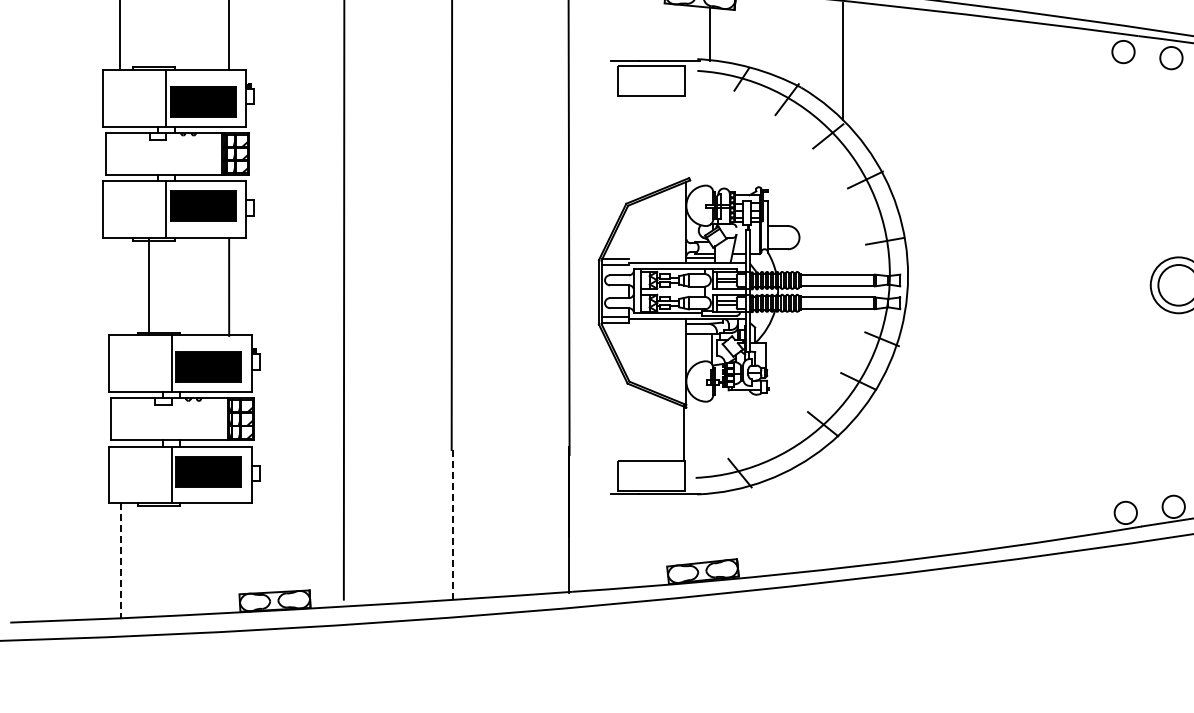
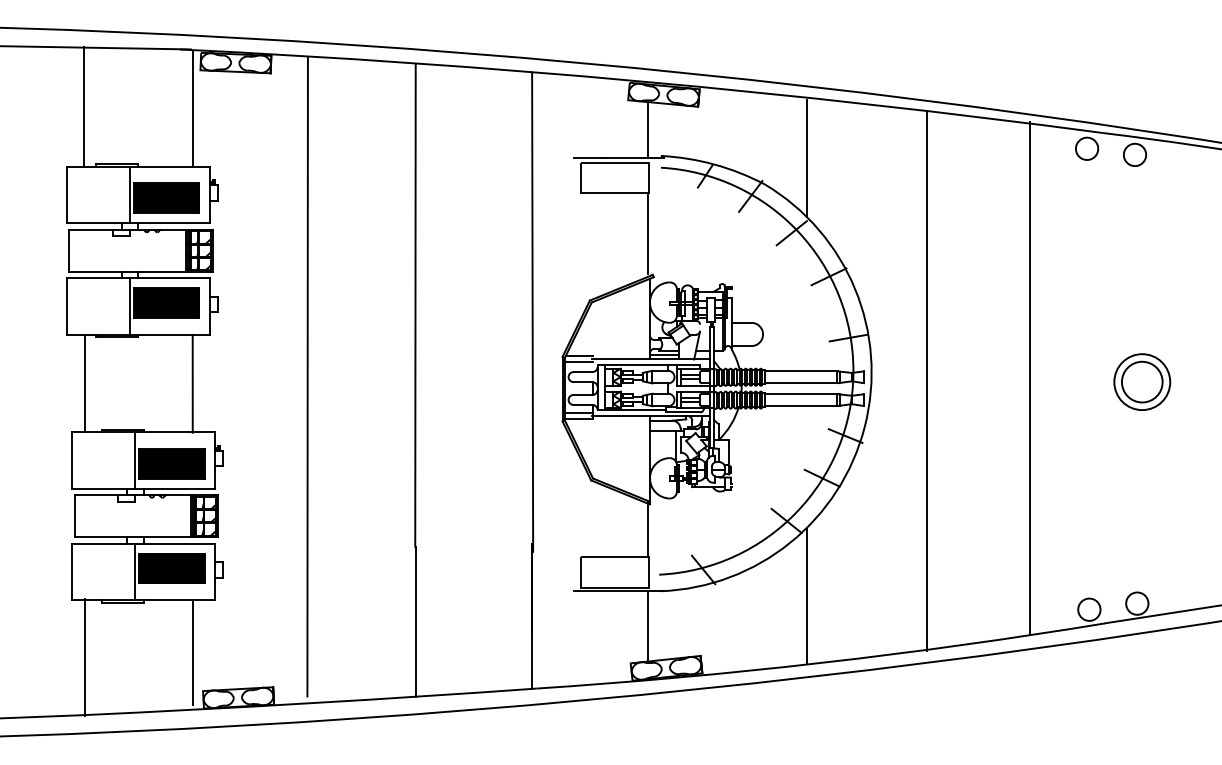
line: (709, 33) -> (647, 130), moved
line: (683, 136) -> (647, 233), added
line: (1065, 281) -> (1029, 378), added
line: (962, 284) -> (926, 381), added
line: (148, 286) -> (84, 383), moved
line: (842, 499) -> (806, 596), added
line: (452, 525) -> (416, 622), dashed -> solid
line: (683, 528) -> (647, 625), added
line: (228, 555) -> (192, 652), added
line: (120, 561) -> (84, 658), dashed -> solid

